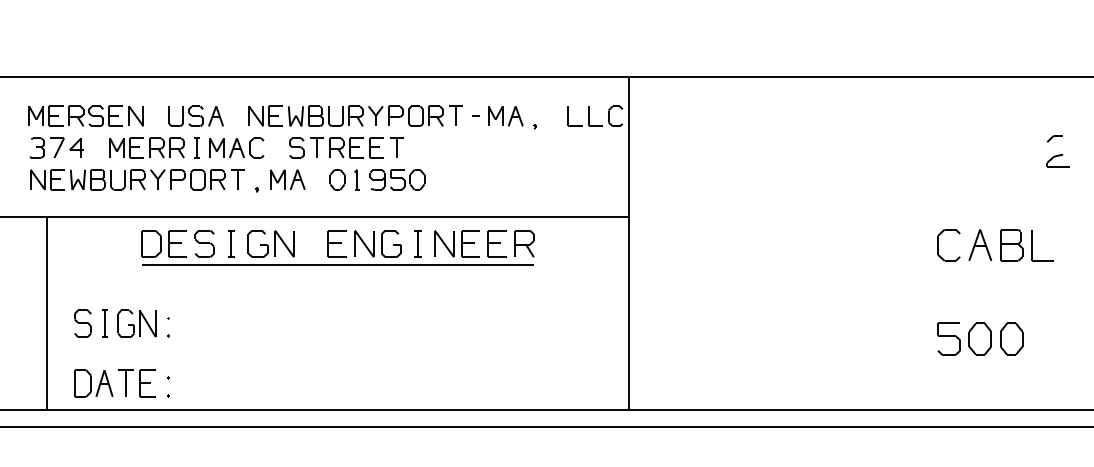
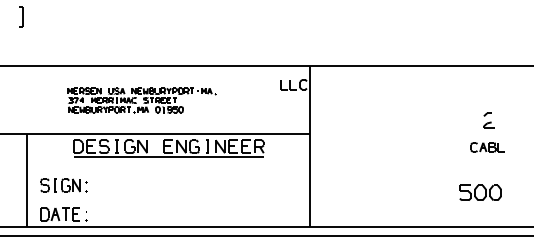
part: (281, 148) -> (141, 100), size x0.6
part: (1056, 150) -> (488, 120), moved
part: (994, 245) -> (487, 147), size x0.6

